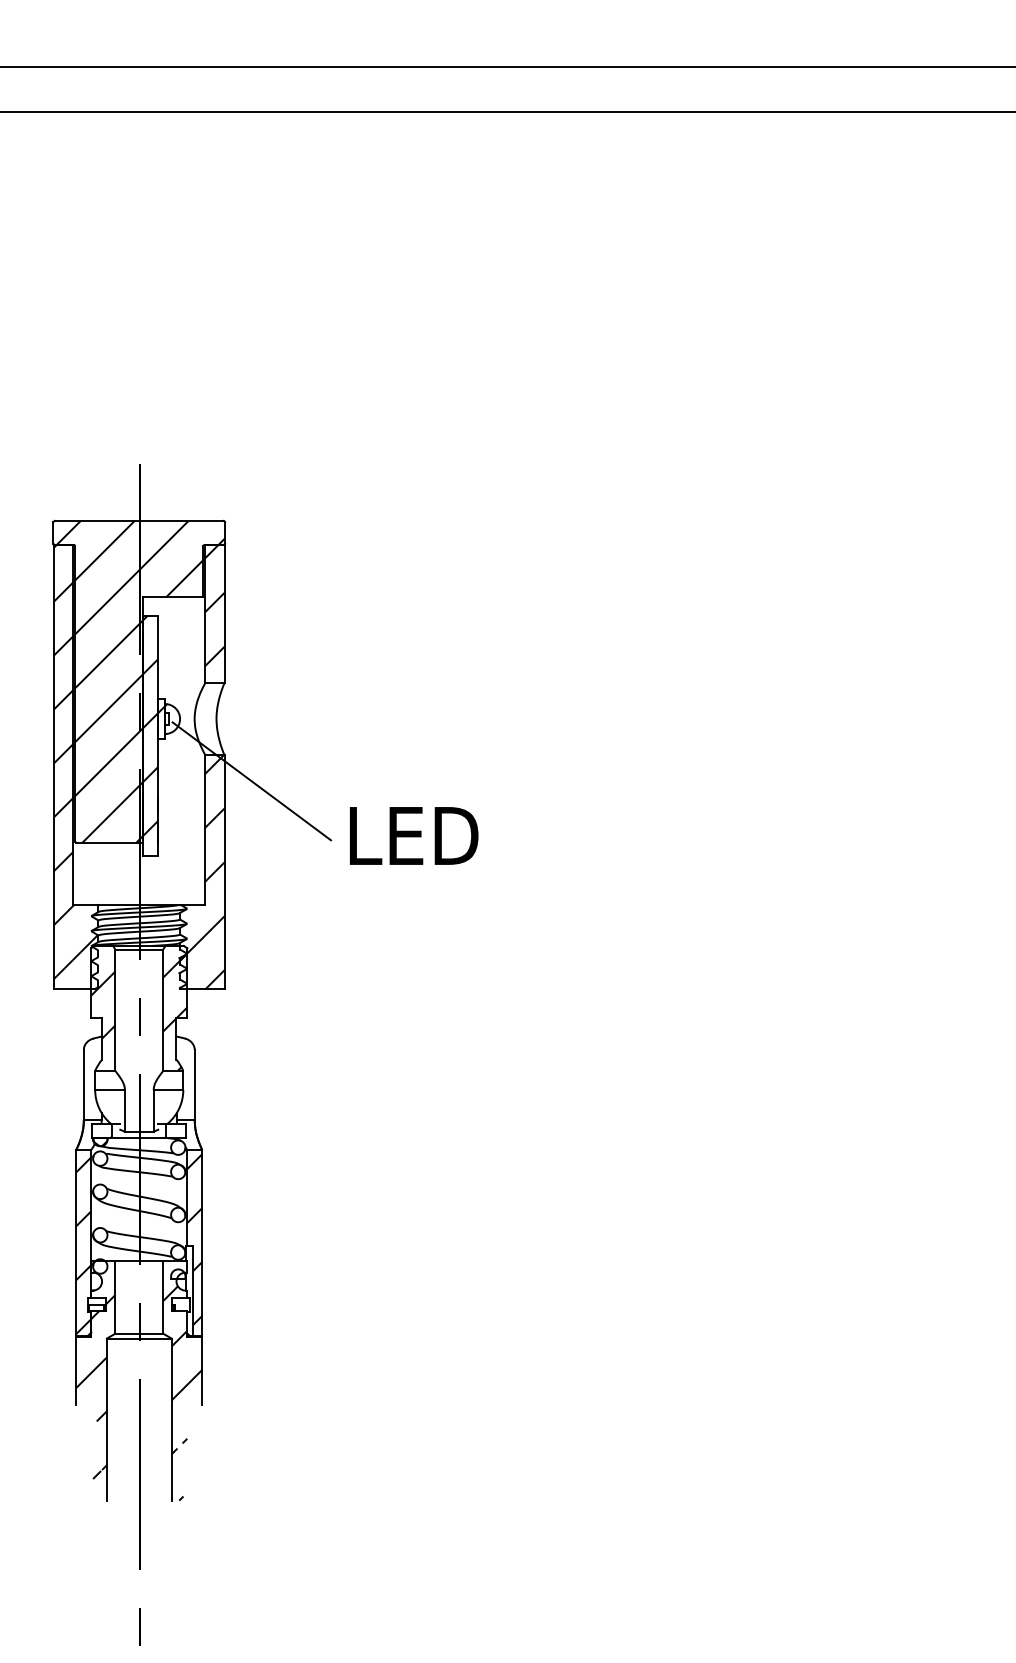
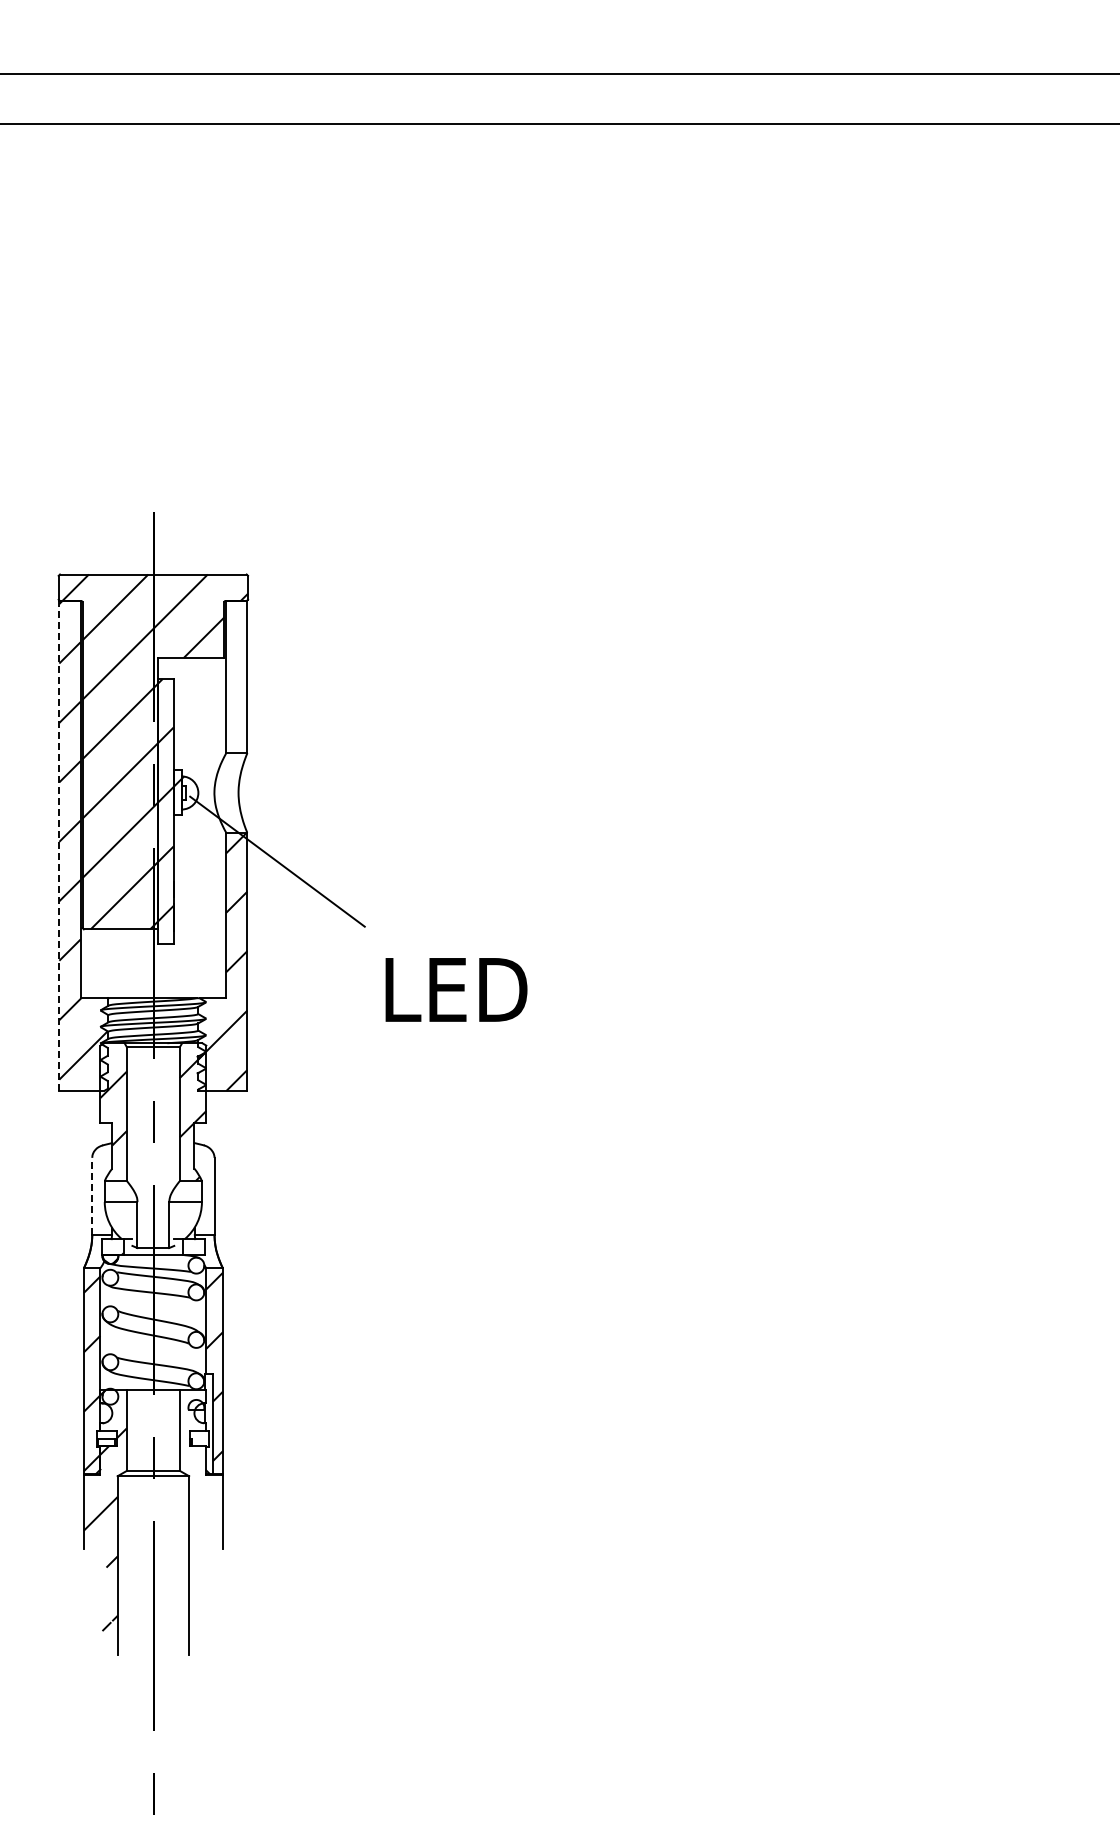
hatch: (214, 605) -> (236, 667), removed
line: (54, 766) -> (59, 845), solid -> dashed
text: (414, 835) -> (456, 989), moved
line: (84, 1084) -> (92, 1196), solid -> dashed
hatch: (182, 1393) -> (200, 1536), removed

